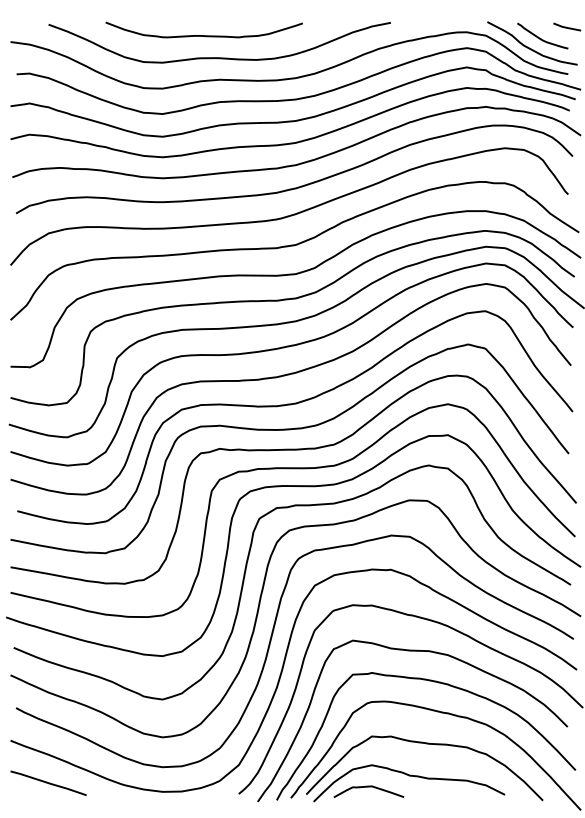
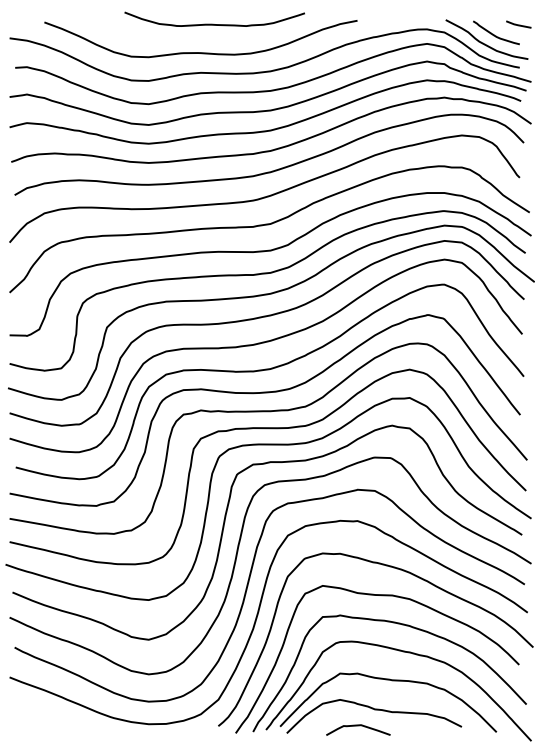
curve: (202, 34) -> (213, 23), moved
line: (48, 783) -> (44, 716), removed
curve: (369, 787) -> (358, 726), moved

